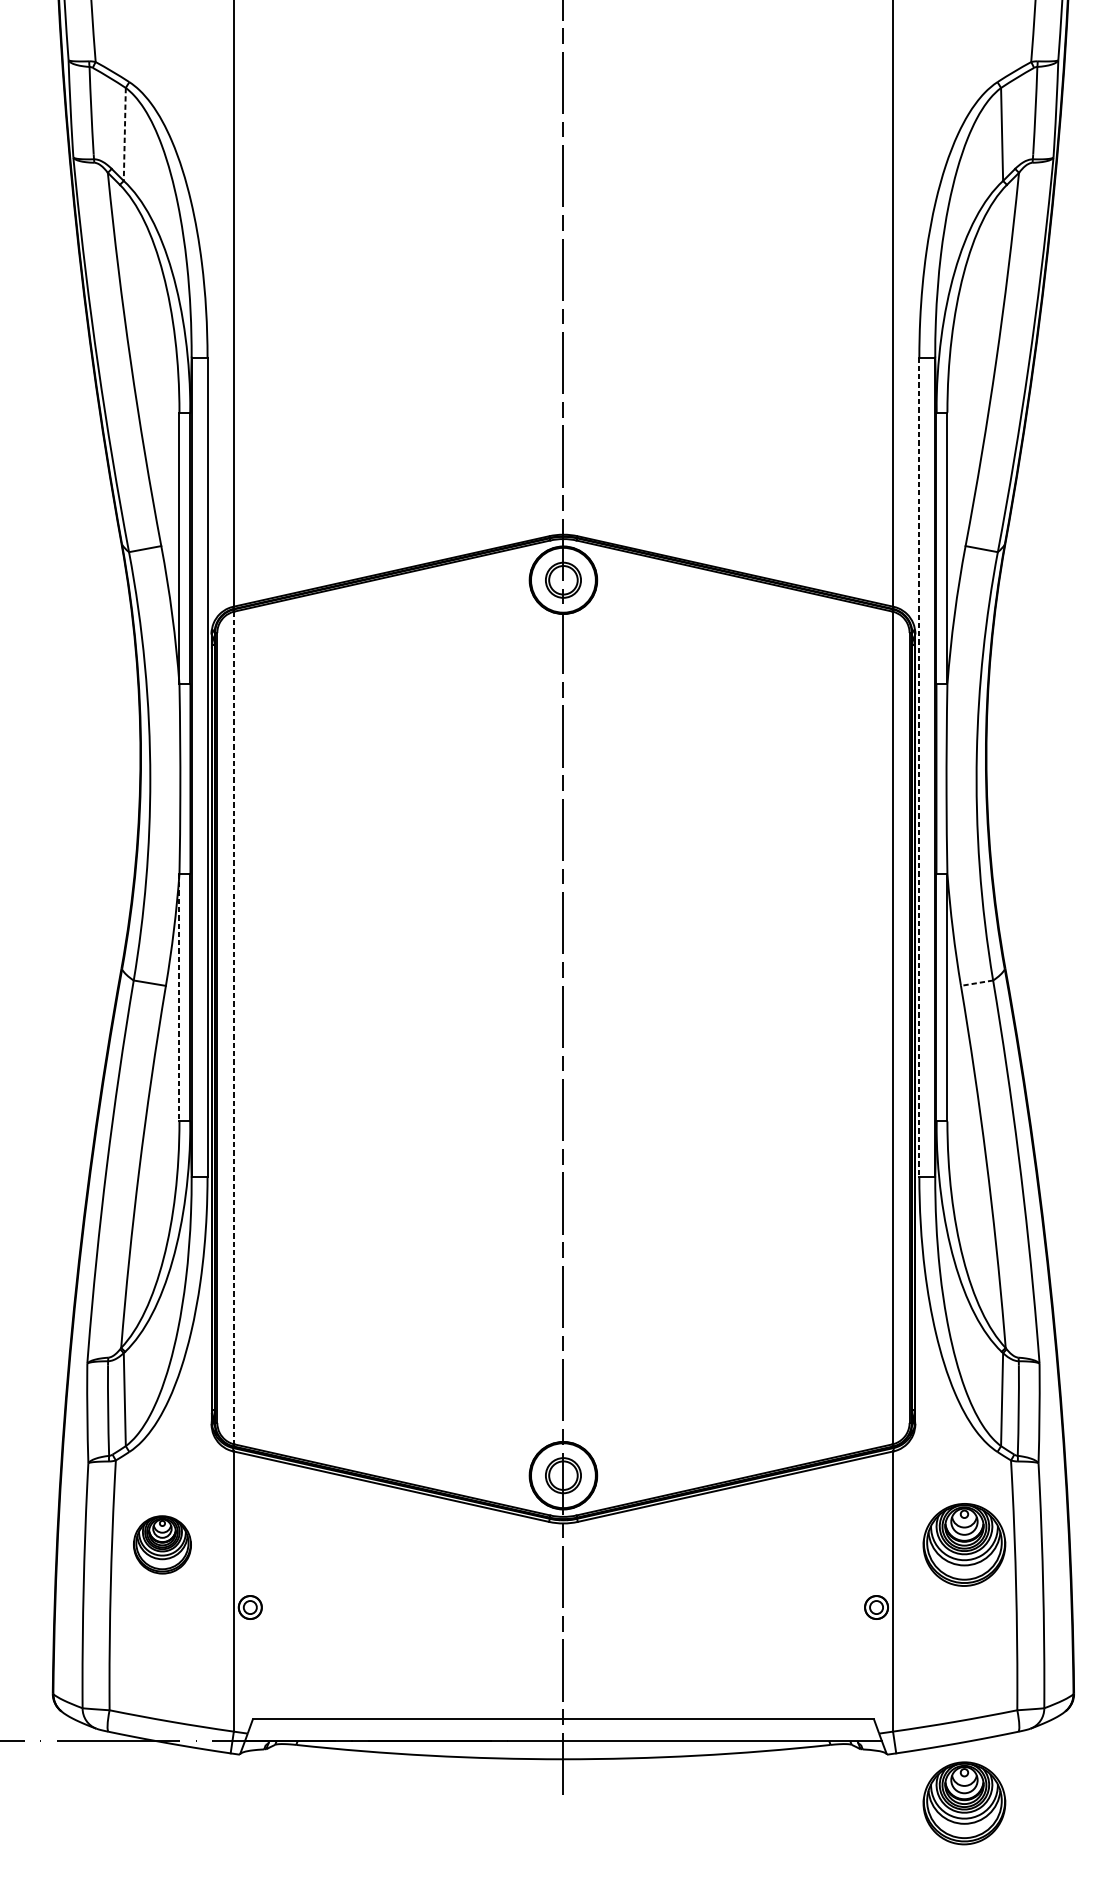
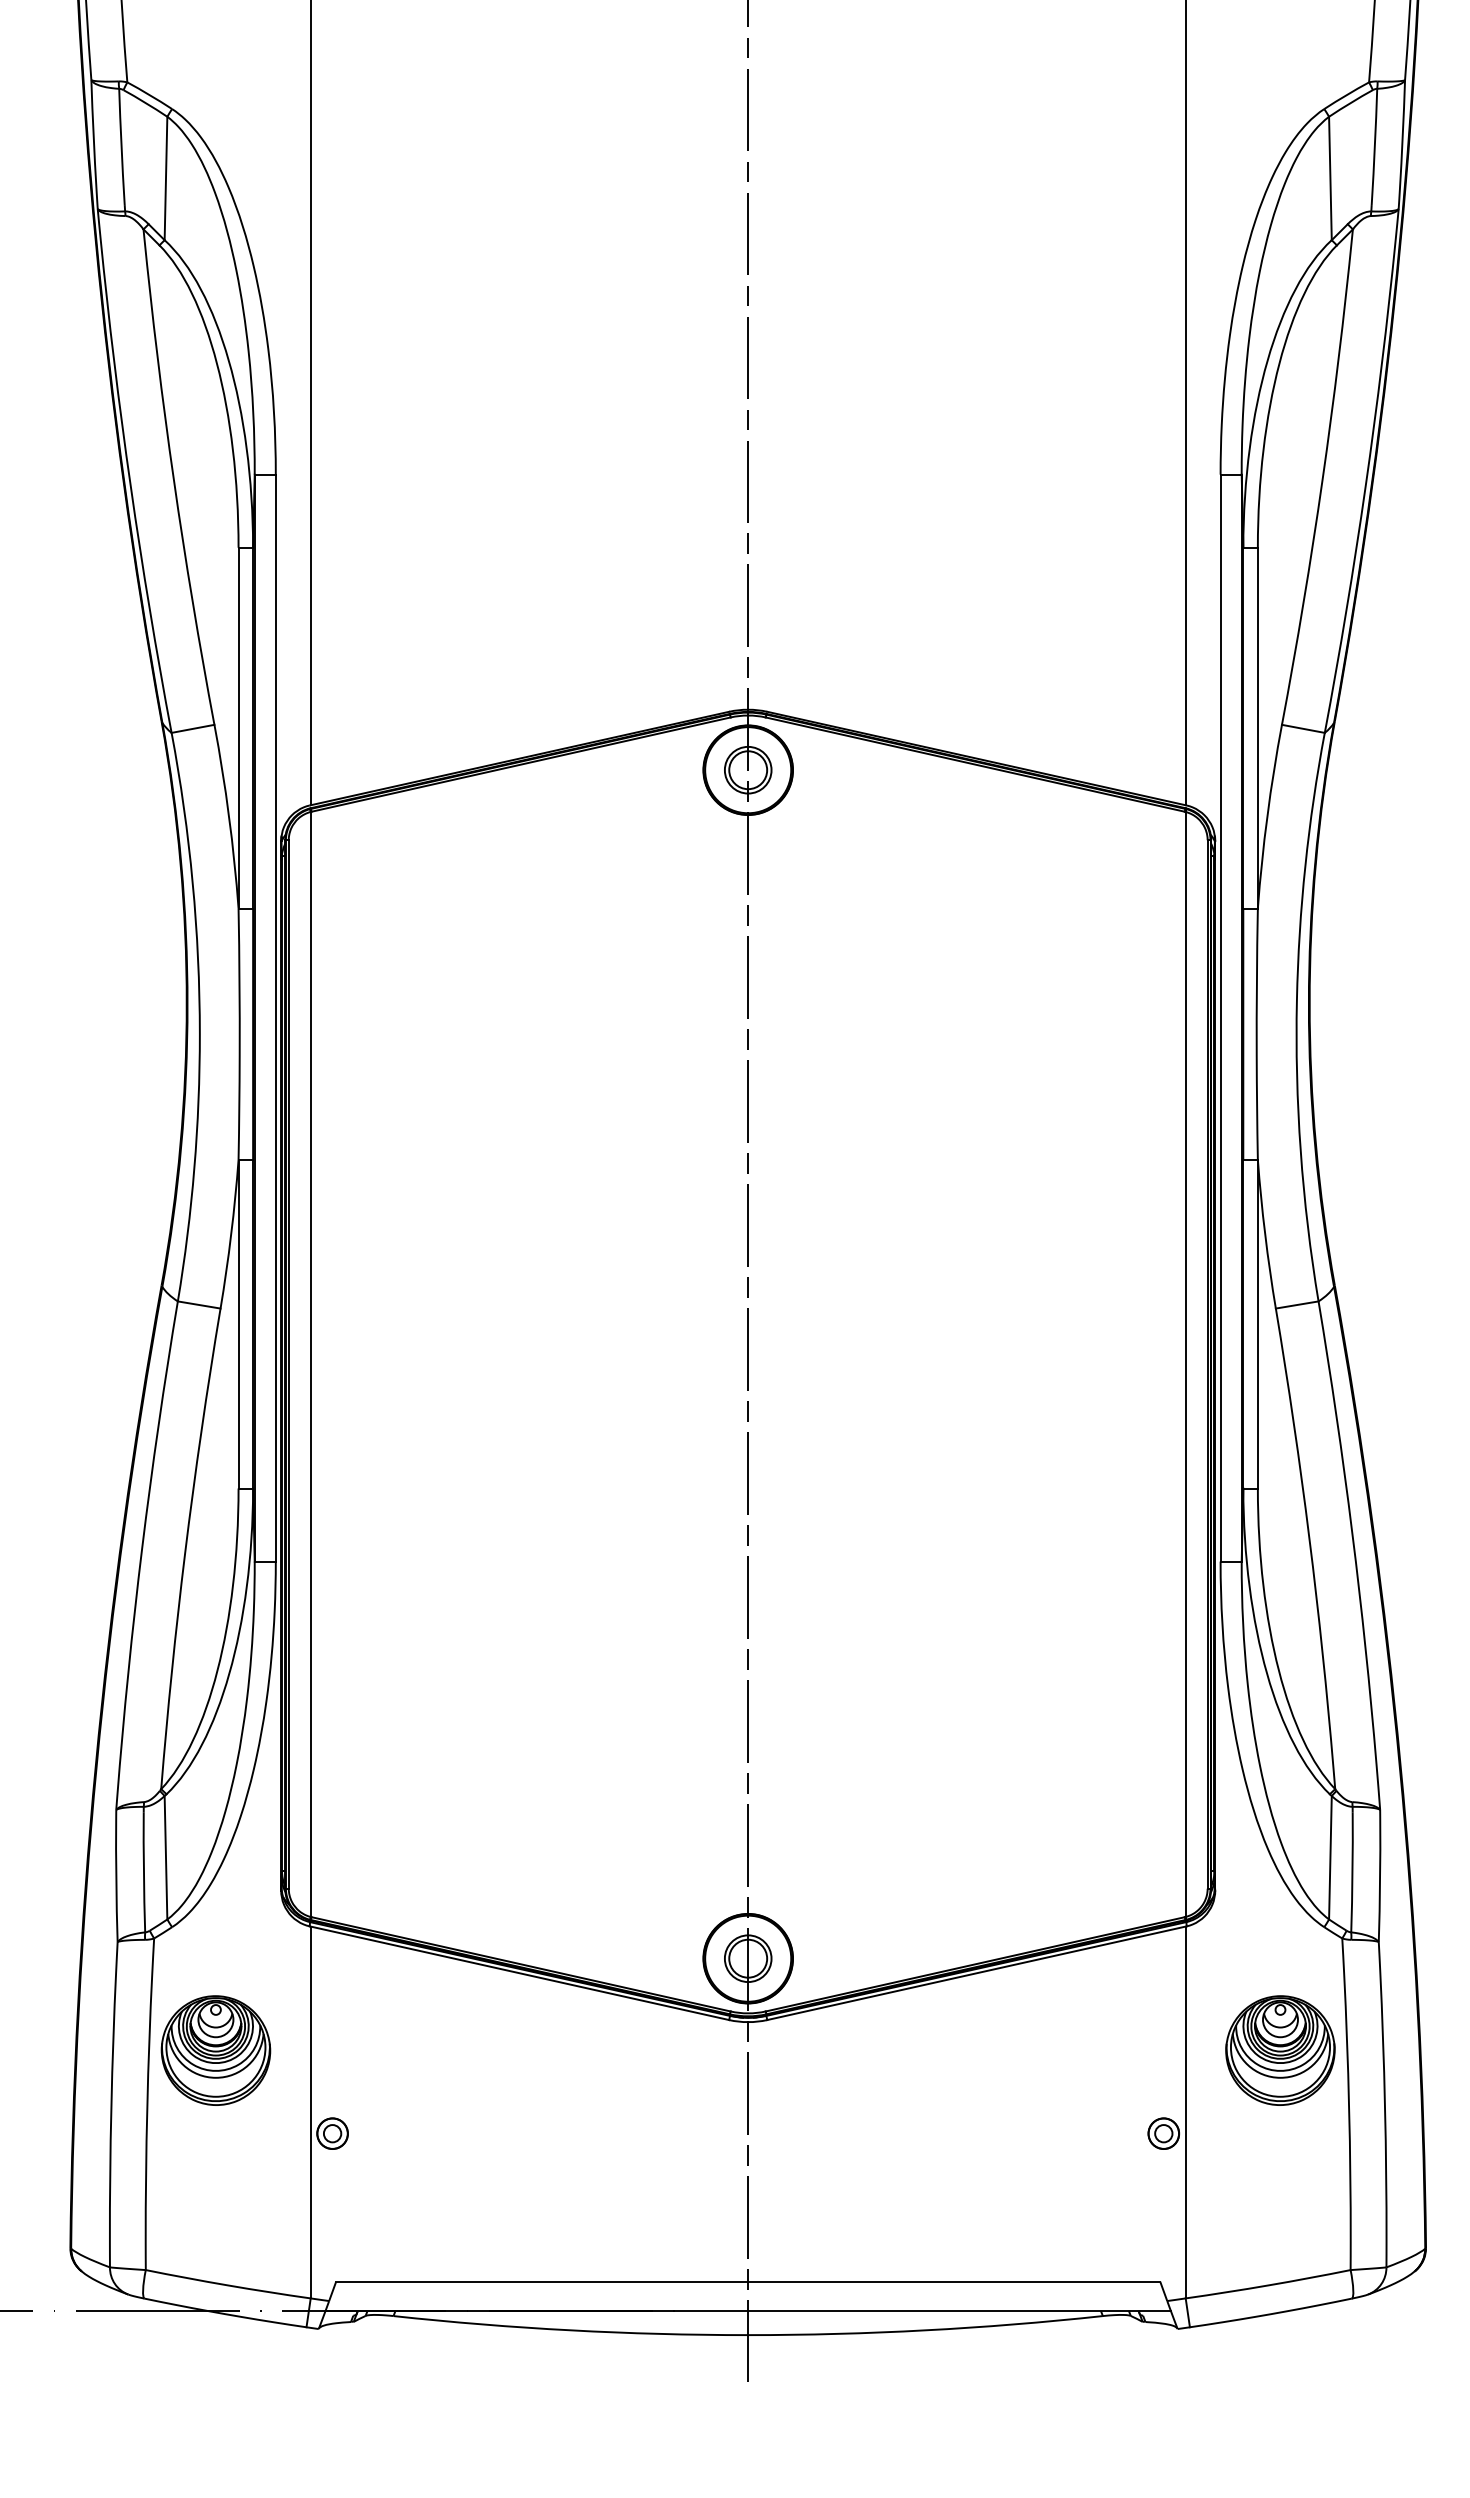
line: (125, 134) -> (166, 178), dashed -> solid
line: (919, 767) -> (1220, 1018), dashed -> solid
line: (977, 982) -> (1297, 1304), dashed -> solid
line: (179, 997) -> (238, 1324), dashed -> solid
line: (233, 1028) -> (310, 1364), dashed -> solid
part: (162, 1544) -> (215, 2050), size x1.43
part: (964, 1803) -> (1280, 2393), removed

